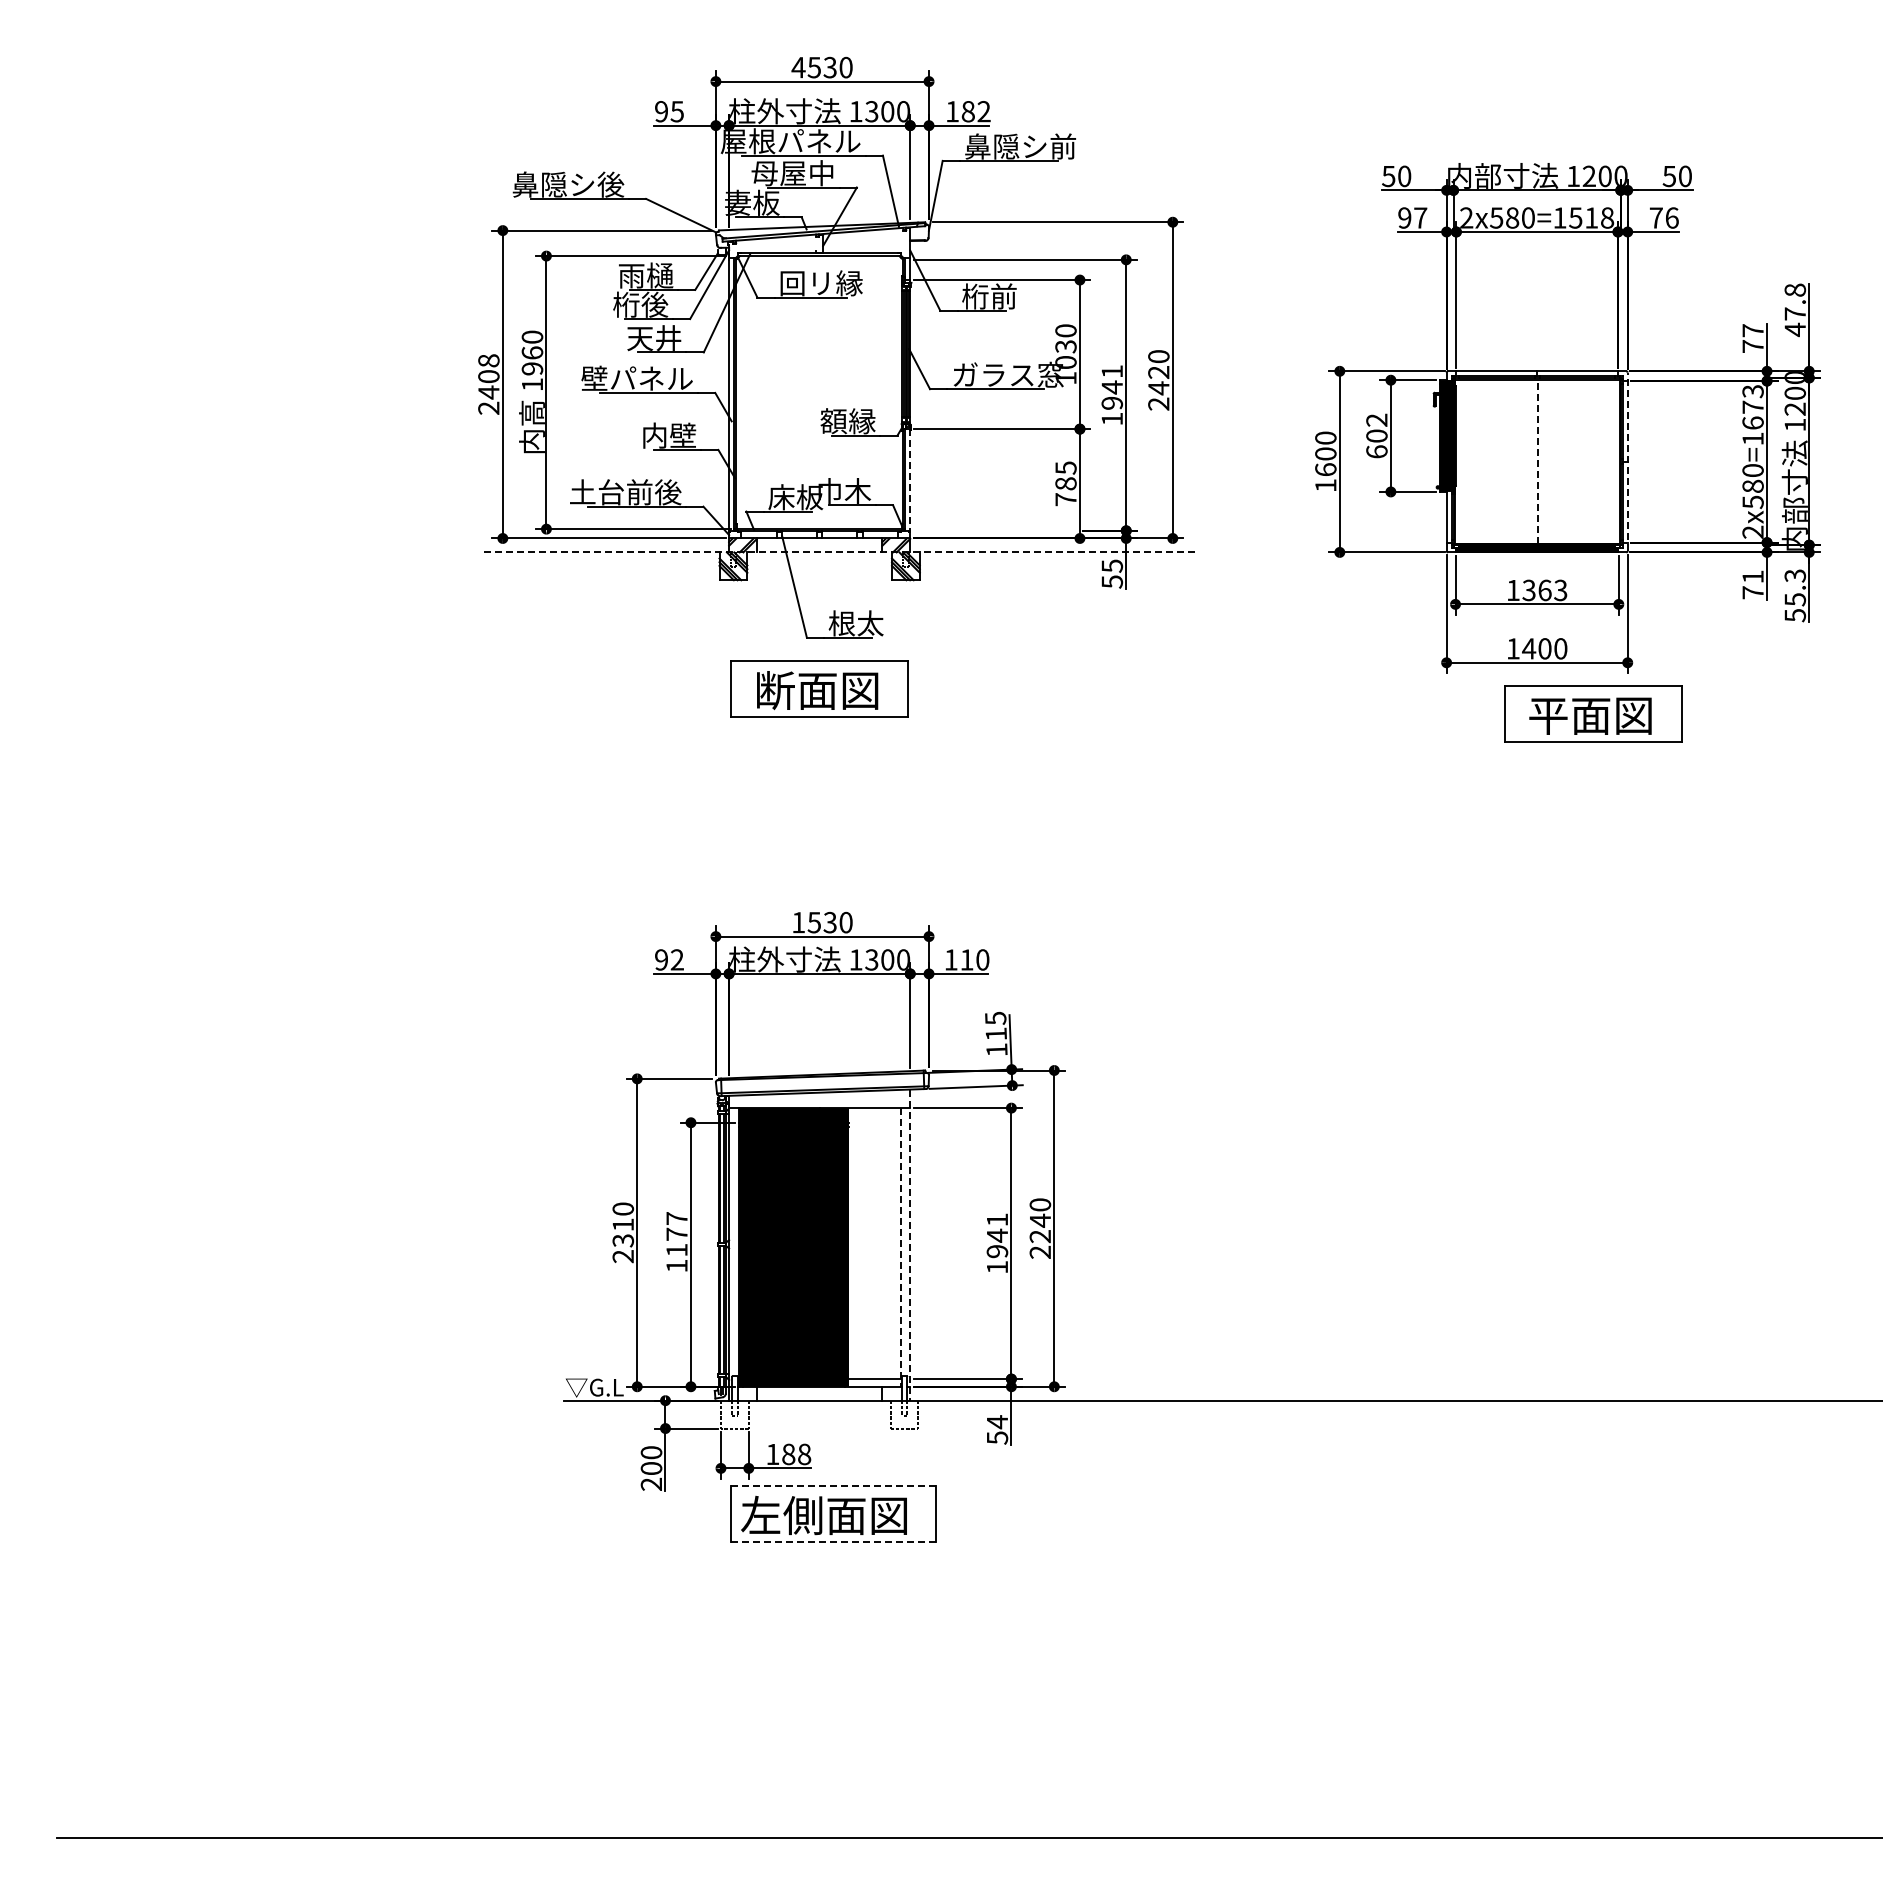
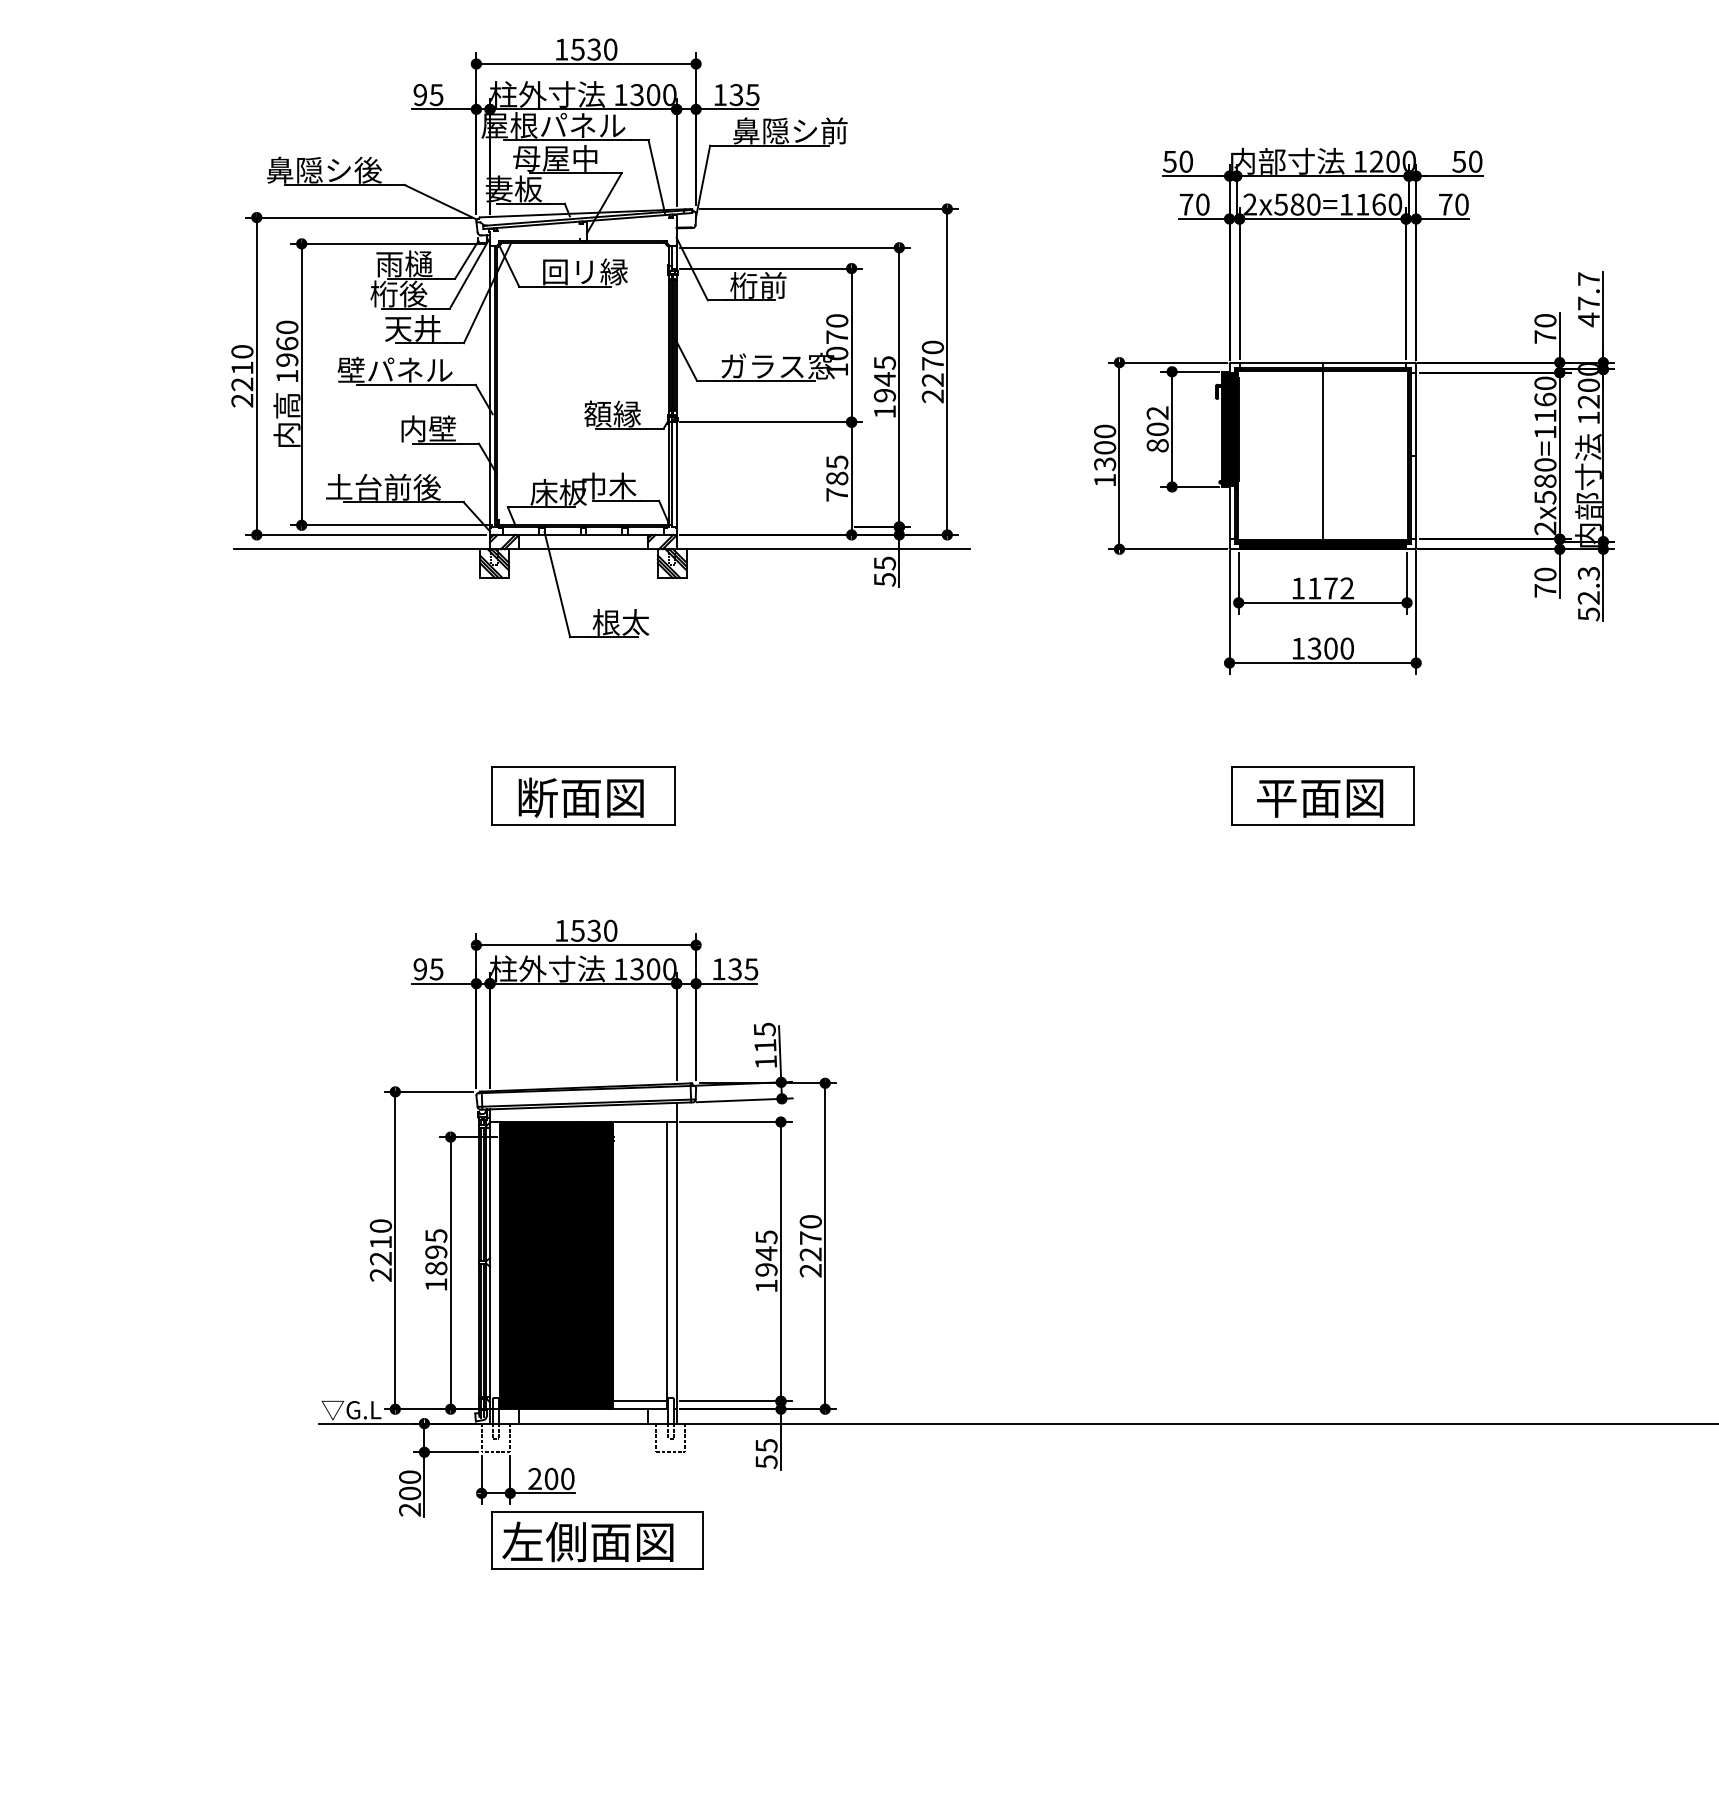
text: (798, 67) -> (561, 49), 4530 -> 1530
text: (975, 111) -> (743, 94), 182 -> 135
text: (1412, 217) -> (1194, 204), 97 -> 70
text: (1591, 217) -> (1378, 204), 2x580=1518 -> 2x580=1160
text: (1671, 217) -> (1461, 204), 76 -> 70
text: (1795, 289) -> (1589, 278), 47.8 -> 47.7
text: (1752, 330) -> (1544, 320), 77 -> 70
text: (1065, 346) -> (836, 337), 1030 -> 1070
text: (1112, 371) -> (885, 362), 1941 -> 1945
text: (488, 376) -> (242, 367), 2408 -> 2210
text: (1158, 380) -> (932, 372), 2420 -> 2270
text: (1752, 407) -> (1544, 399), 2x580=1673 -> 2x580=1160
text: (1376, 451) -> (1157, 445), 602 -> 802
line: (1537, 461) -> (1323, 455), dashed -> solid
line: (1627, 461) -> (1415, 455), dashed -> solid
text: (1325, 469) -> (1104, 463), 1600 -> 1300
line: (910, 479) -> (676, 474), dashed -> solid
line: (837, 552) -> (601, 549), dashed -> solid
text: (1752, 576) -> (1544, 574), 71 -> 70
text: (1544, 590) -> (1330, 588), 1363 -> 1172
text: (1795, 599) -> (1589, 597), 55.3 -> 52.3
text: (1529, 648) -> (1314, 648), 1400 -> 1300
part: (819, 688) -> (583, 795), moved
part: (1593, 713) -> (1323, 795), moved
text: (676, 959) -> (435, 968), 92 -> 95
text: (974, 959) -> (742, 968), 110 -> 135
text: (997, 1219) -> (766, 1236), 1941 -> 1945
text: (1040, 1220) -> (810, 1237), 2240 -> 2270
text: (676, 1234) -> (435, 1252), 1177 -> 1895
text: (623, 1240) -> (381, 1258), 2310 -> 2210
line: (910, 1245) -> (676, 1263), dashed -> solid
line: (900, 1247) -> (666, 1265), dashed -> solid
text: (997, 1422) -> (766, 1446), 54 -> 55
text: (788, 1453) -> (551, 1478), 188 -> 200
line: (833, 1486) -> (597, 1512), dashed -> solid
line: (833, 1541) -> (597, 1568), dashed -> solid

